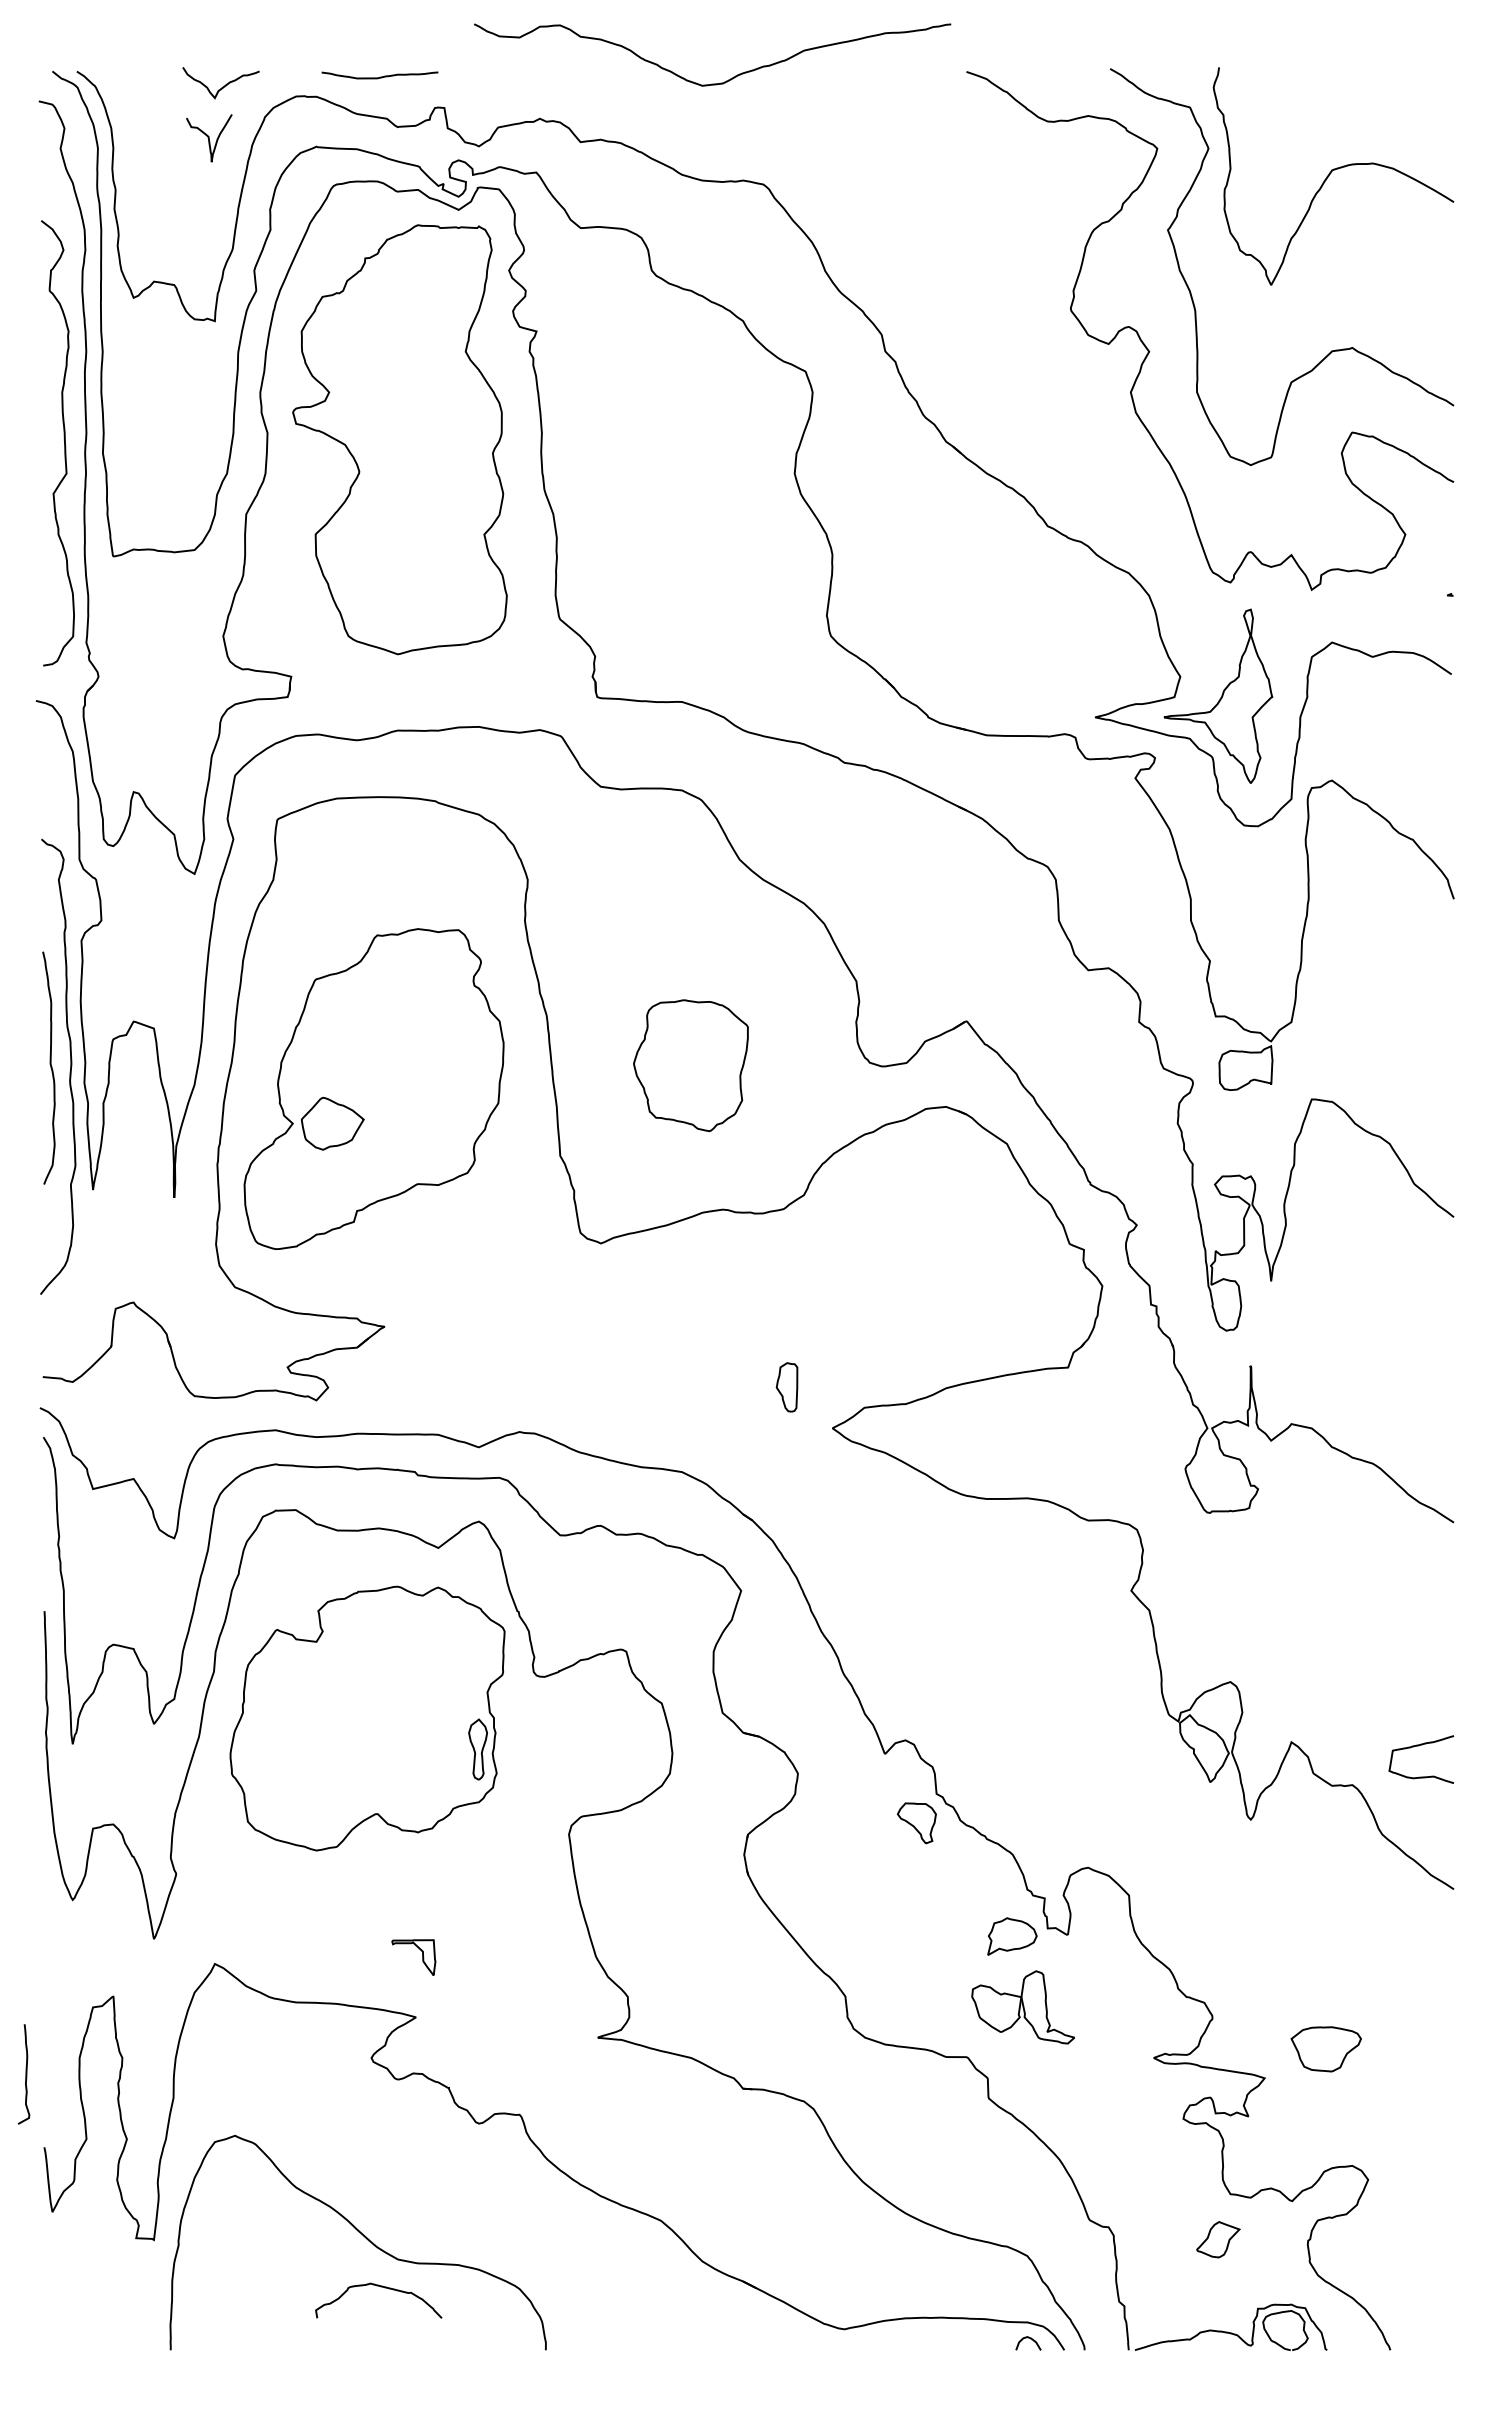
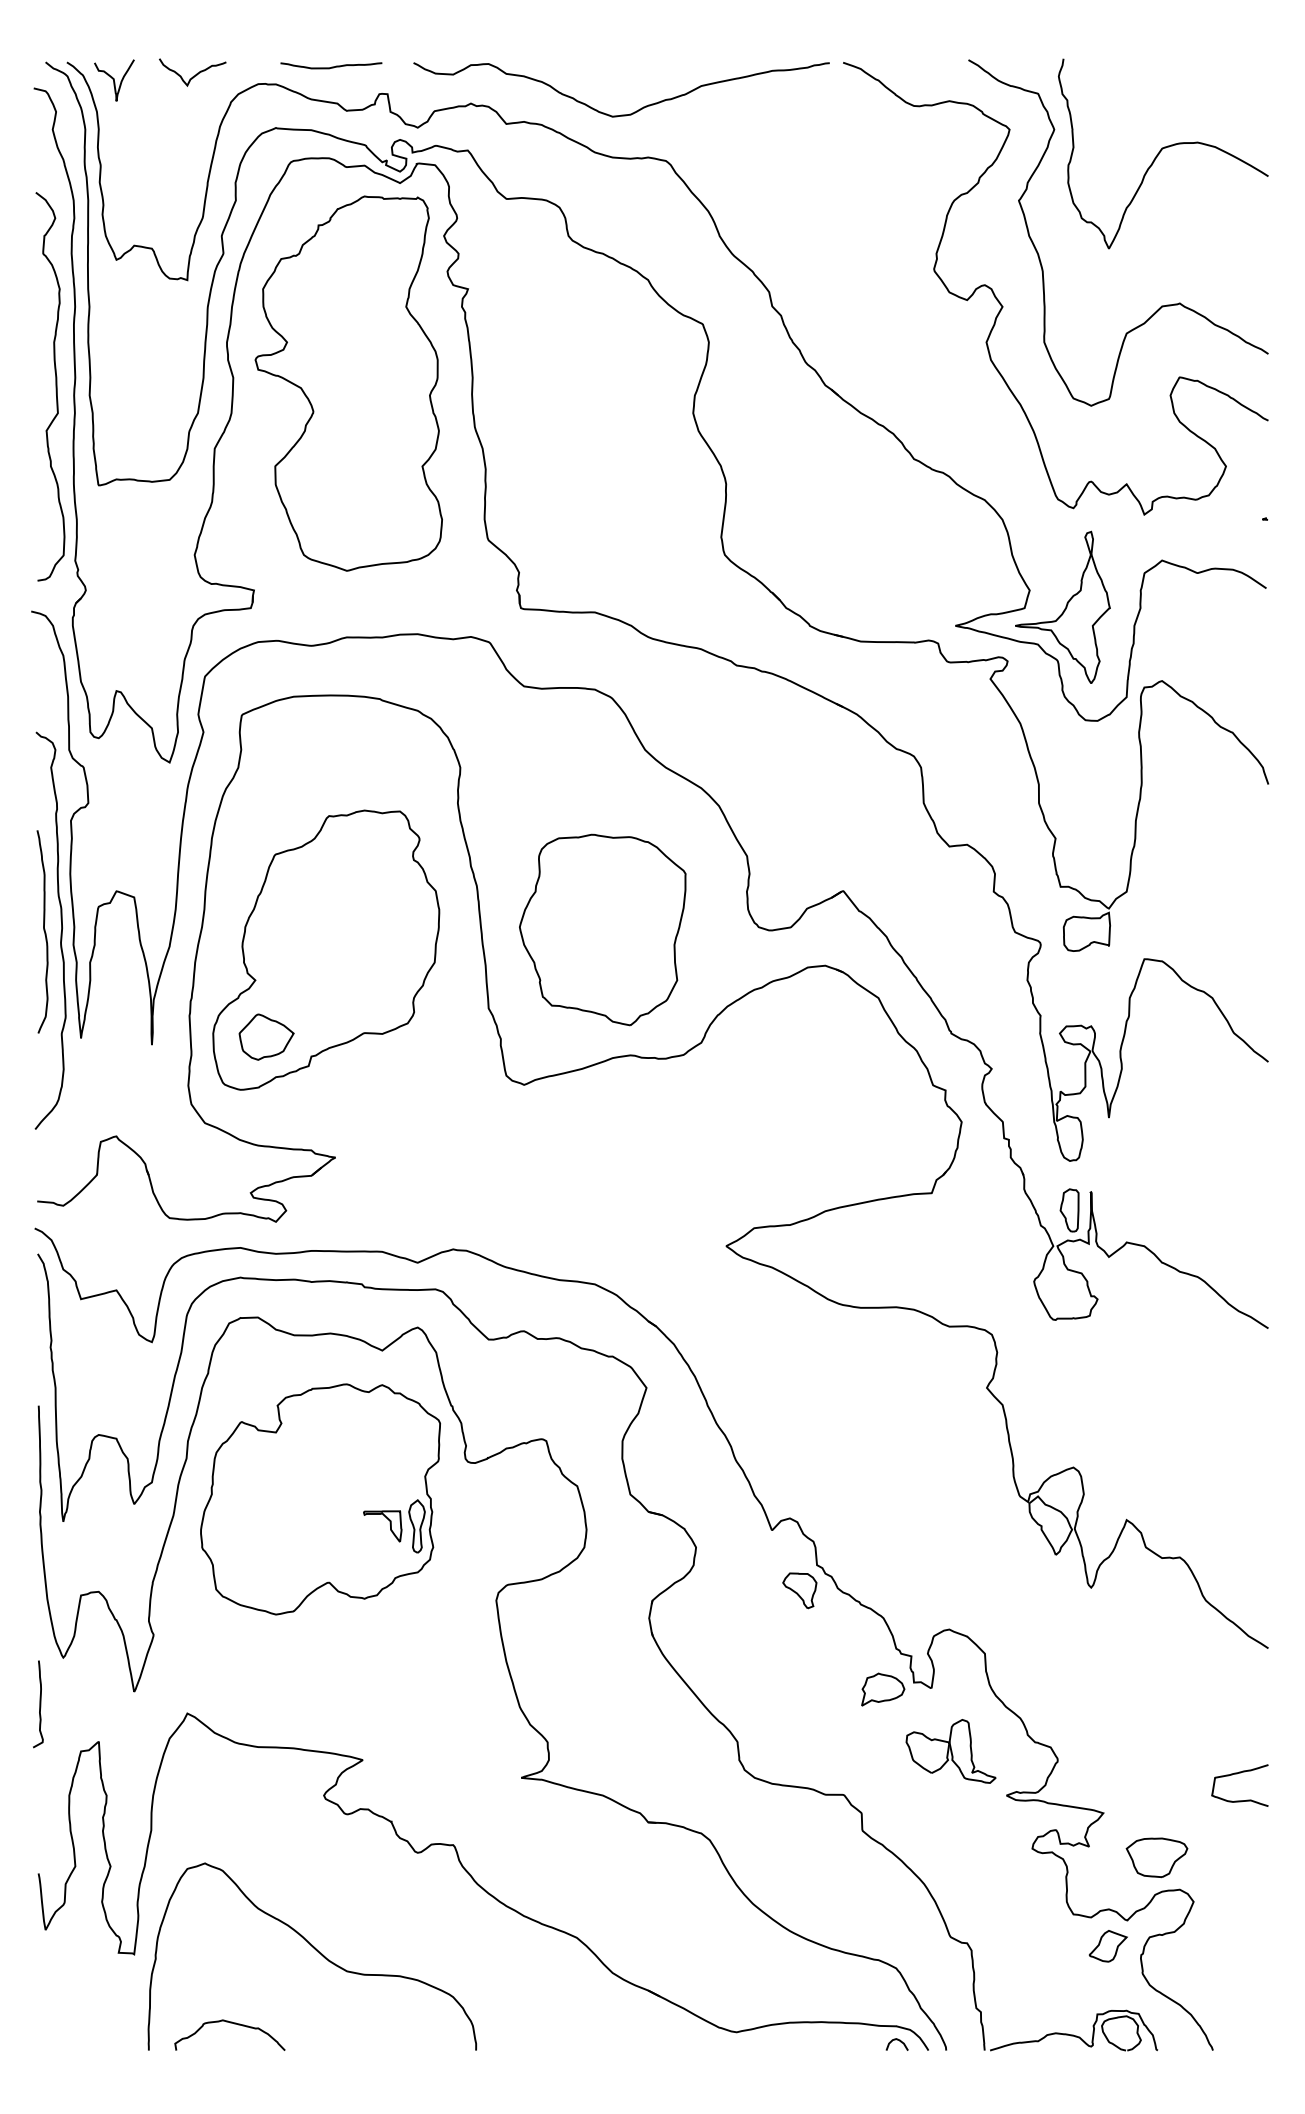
curve: (712, 83) -> (621, 114), moved
curve: (209, 138) -> (114, 80), moved
part: (690, 1065) -> (602, 929), size x1.67
part: (332, 1123) -> (266, 1036), moved
part: (786, 1387) -> (1069, 1210), moved
curve: (1418, 1746) -> (1237, 1774), moved
part: (422, 1957) -> (390, 1526), moved
part: (1022, 2007) -> (950, 1751), moved
part: (1325, 2049) -> (1156, 1857), moved
curve: (25, 2074) -> (39, 1704), moved
part: (1218, 2239) -> (1108, 1946), moved
curve: (380, 2287) -> (231, 2023), moved

